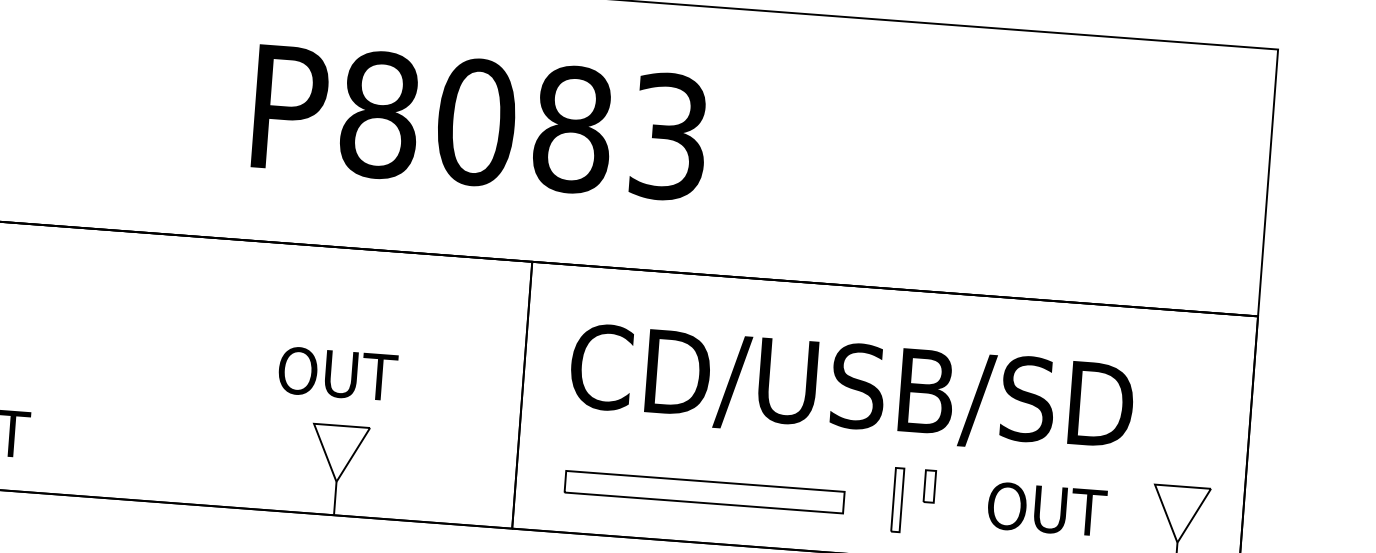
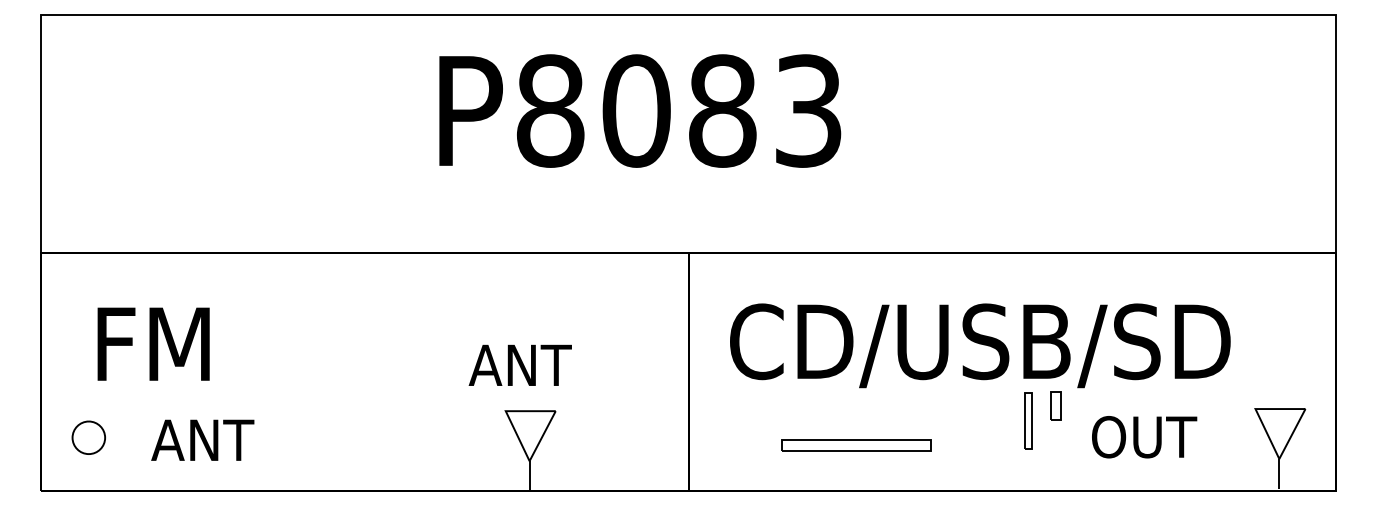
text: (480, 122) -> (640, 110), moved
text: (336, 373) -> (522, 365), OUT -> ANT
part: (929, 486) -> (1055, 405), moved
part: (704, 491) -> (856, 445), size x0.6
part: (897, 499) -> (1028, 420), moved
text: (1047, 509) -> (1144, 437), moved

